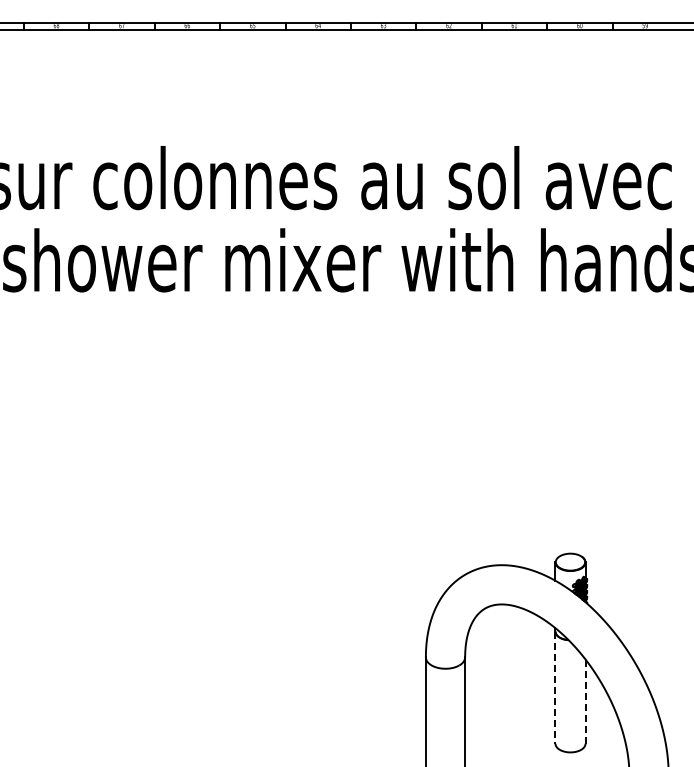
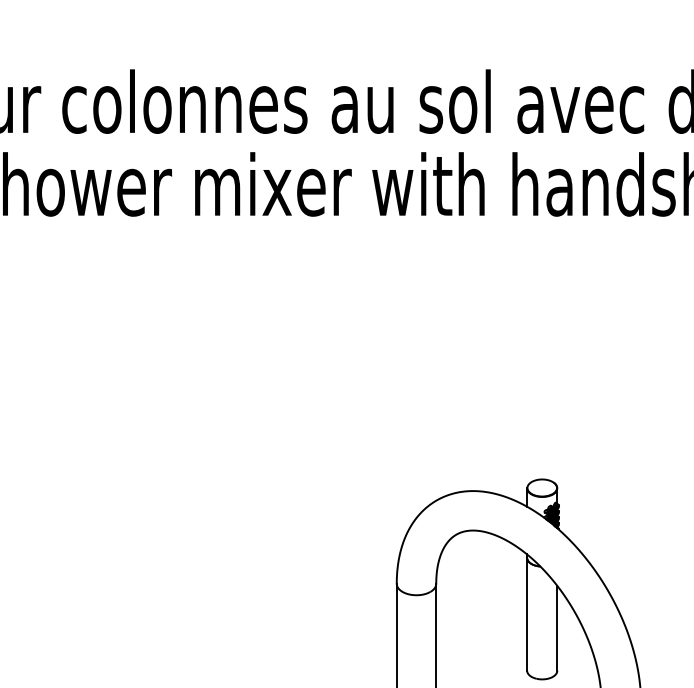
line: (555, 688) -> (527, 615), dashed -> solid
line: (585, 701) -> (557, 628), dashed -> solid

